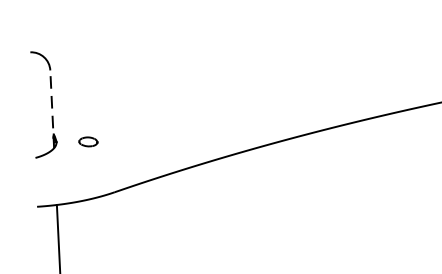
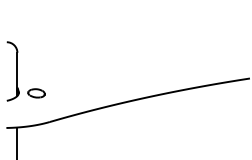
line: (52, 109) -> (17, 74), dashed -> solid
part: (88, 142) -> (36, 93), size x1.67

